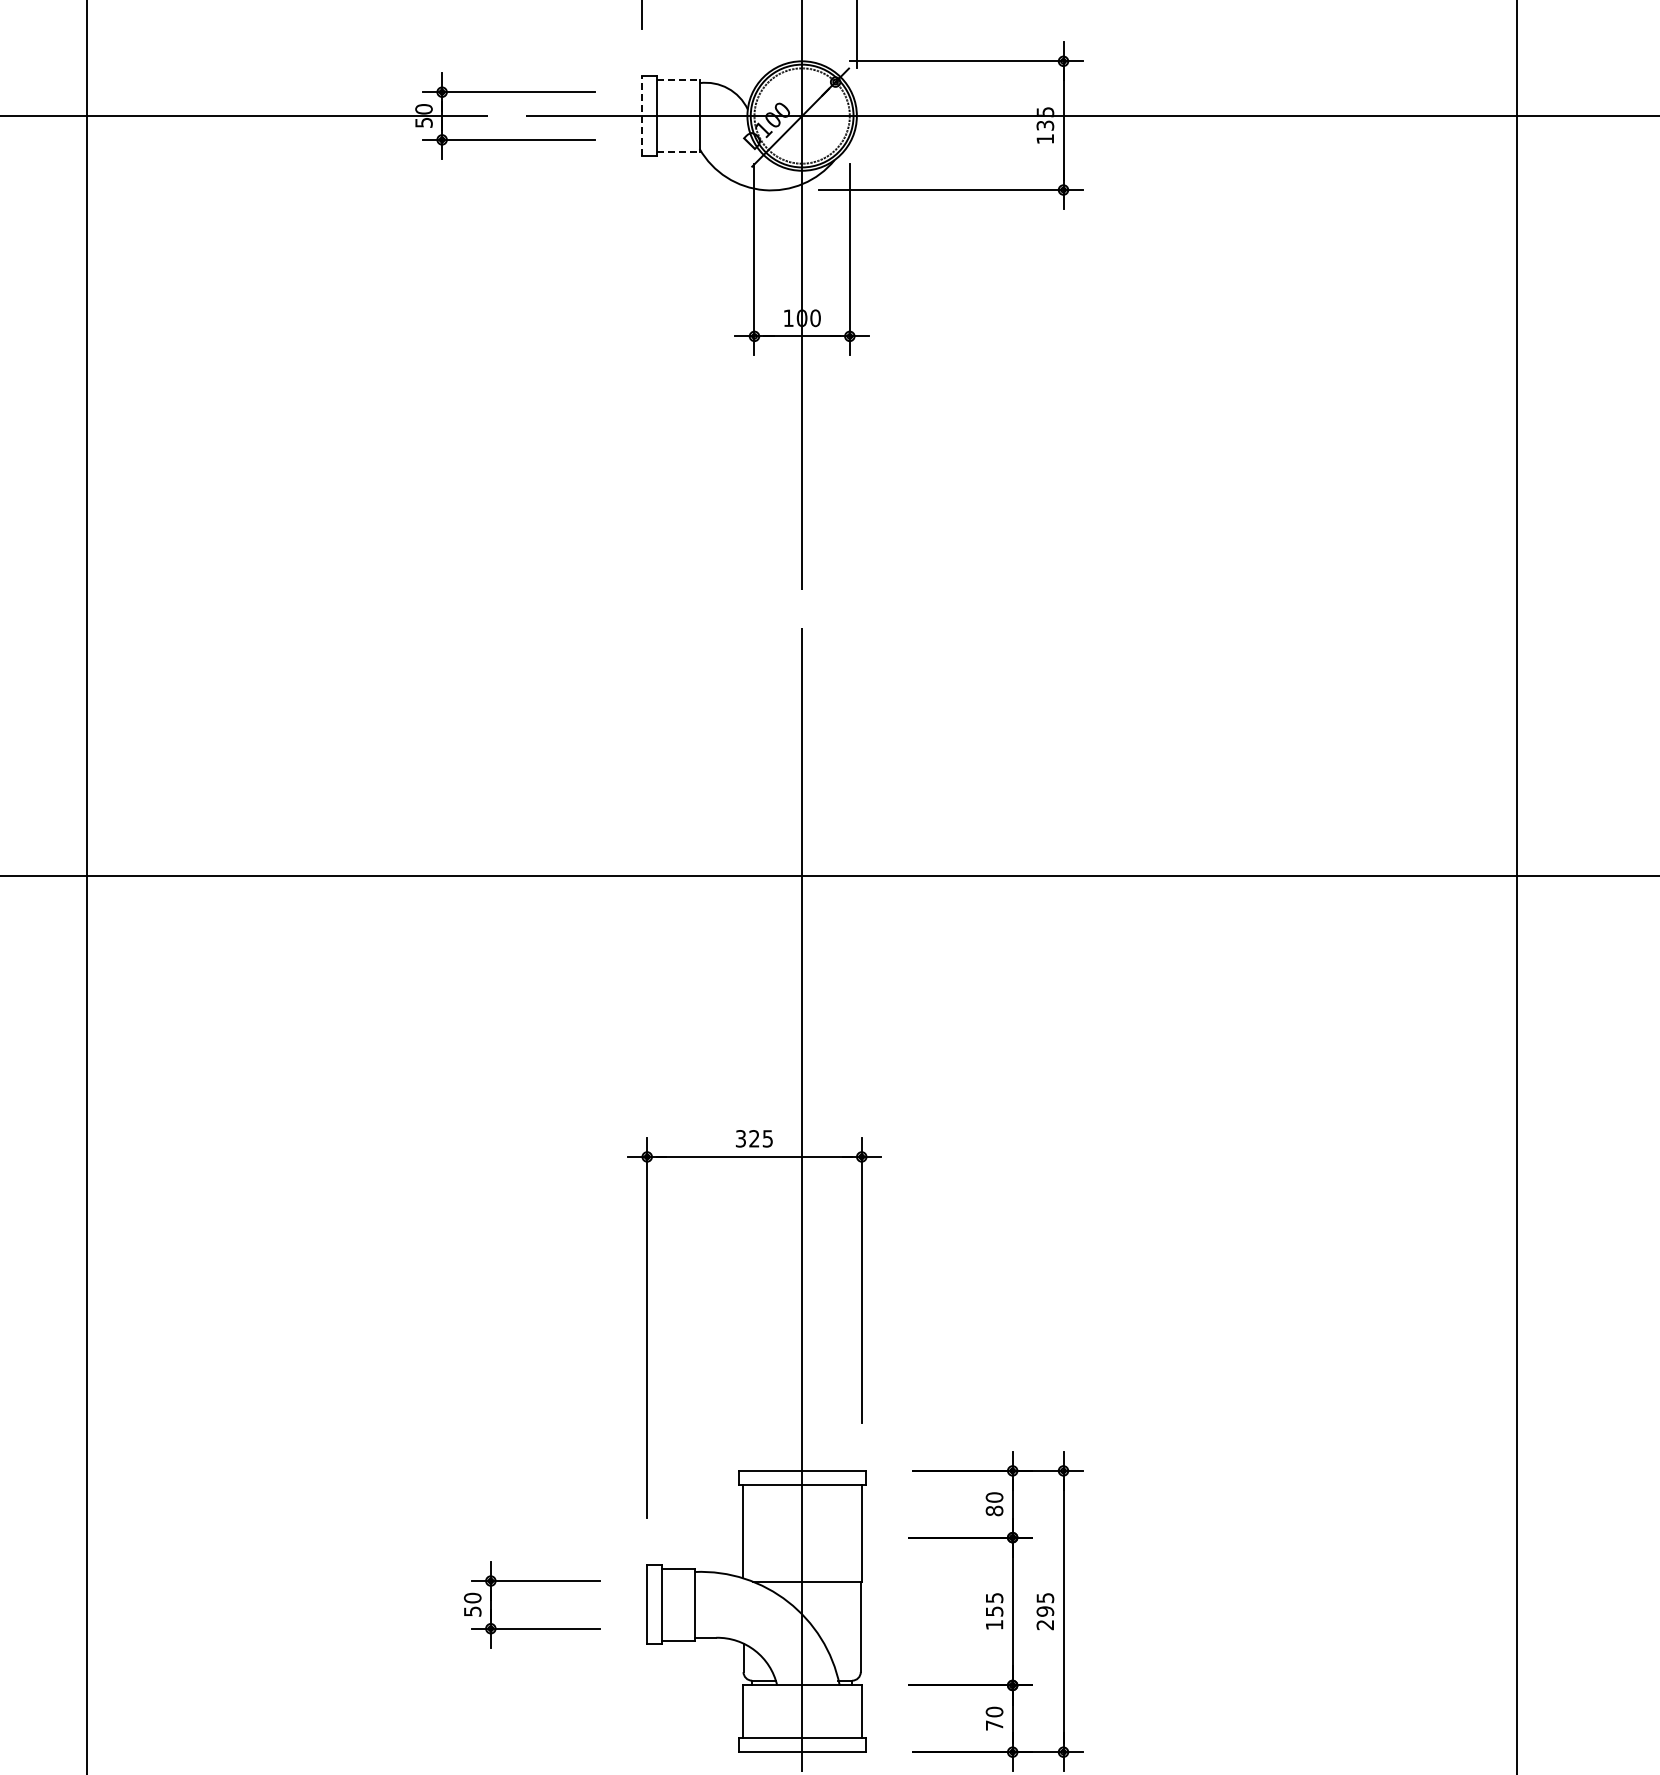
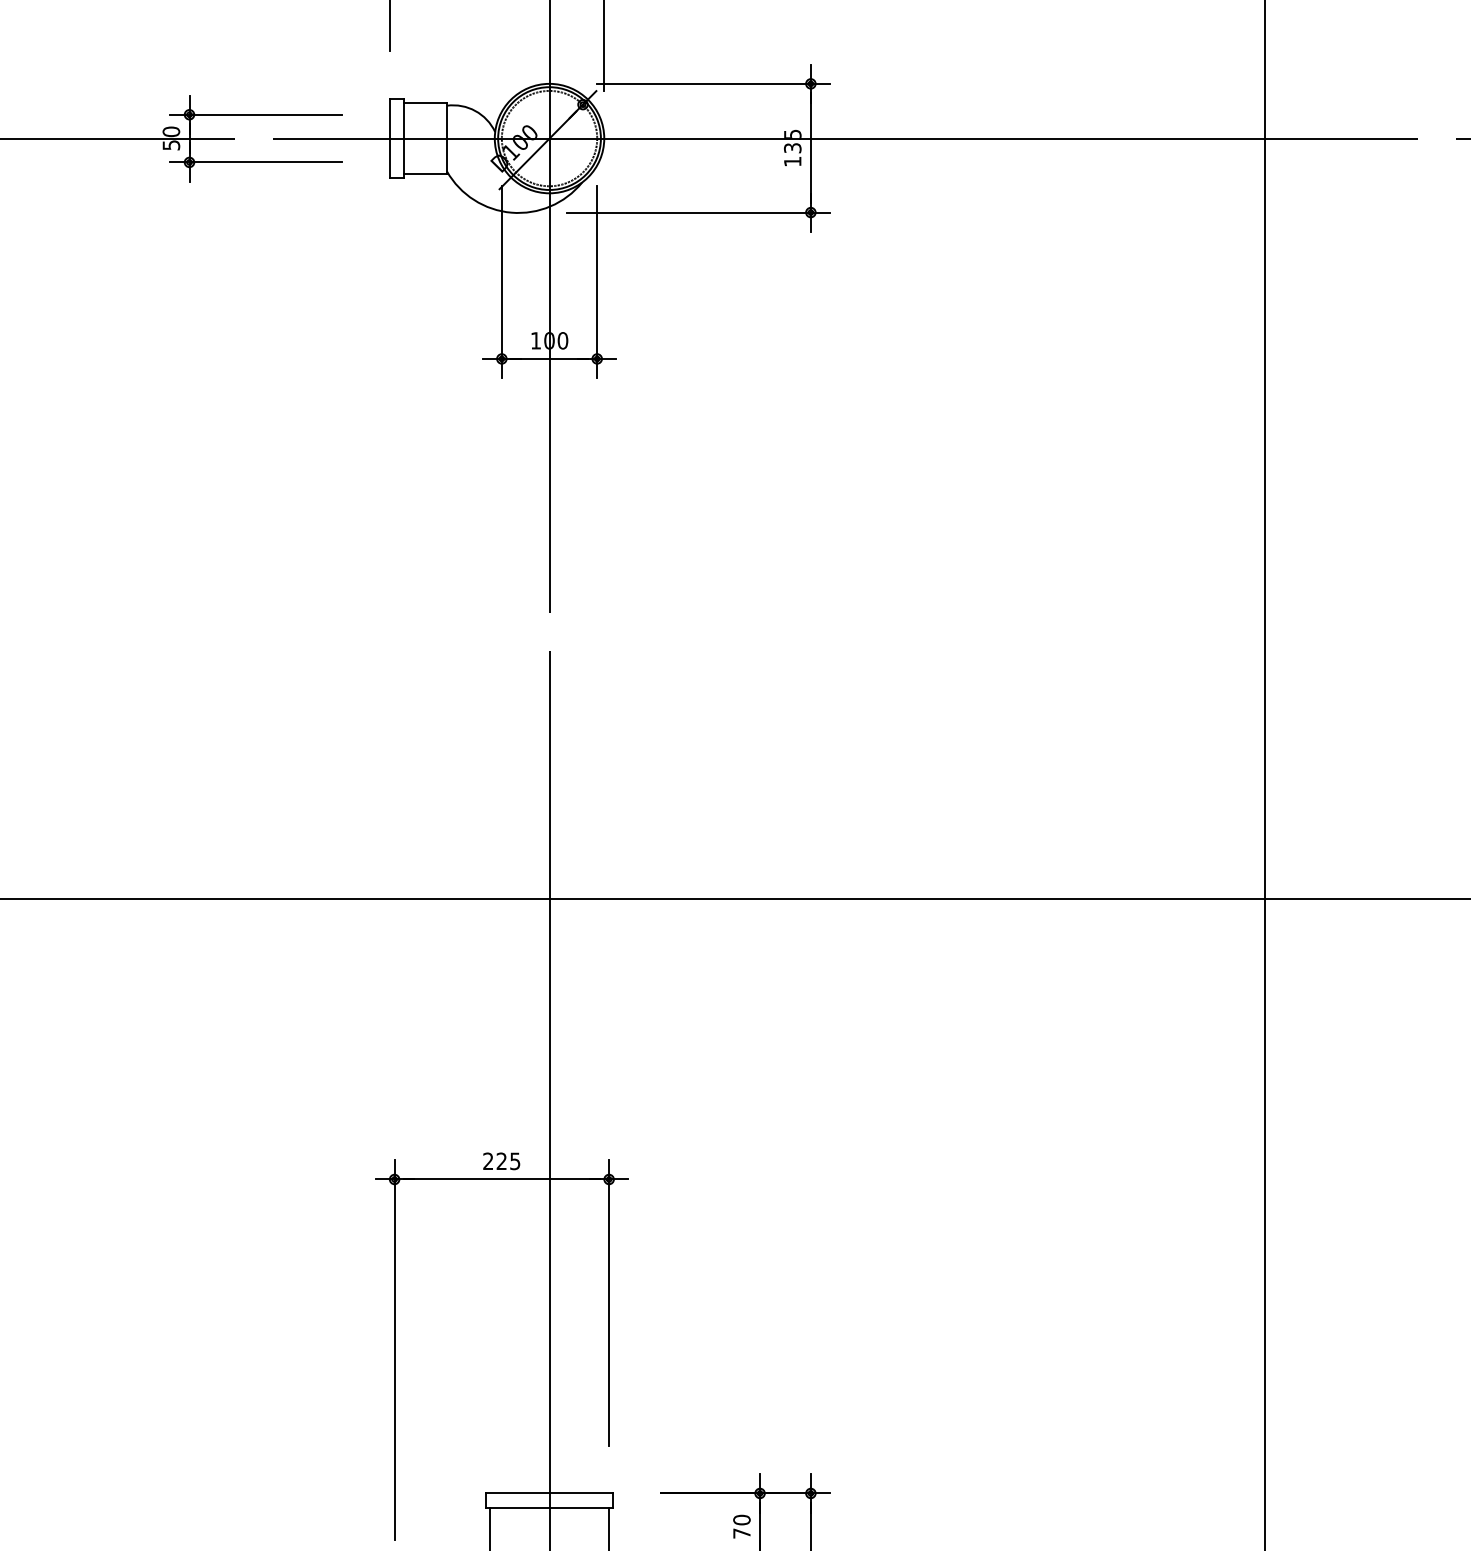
line: (678, 80) -> (425, 103), dashed -> solid
line: (642, 116) -> (389, 139), dashed -> solid
line: (678, 151) -> (425, 174), dashed -> solid
text: (740, 1138) -> (487, 1161), 325 -> 225
text: (994, 1510) -> (741, 1533), 80 -> 70

